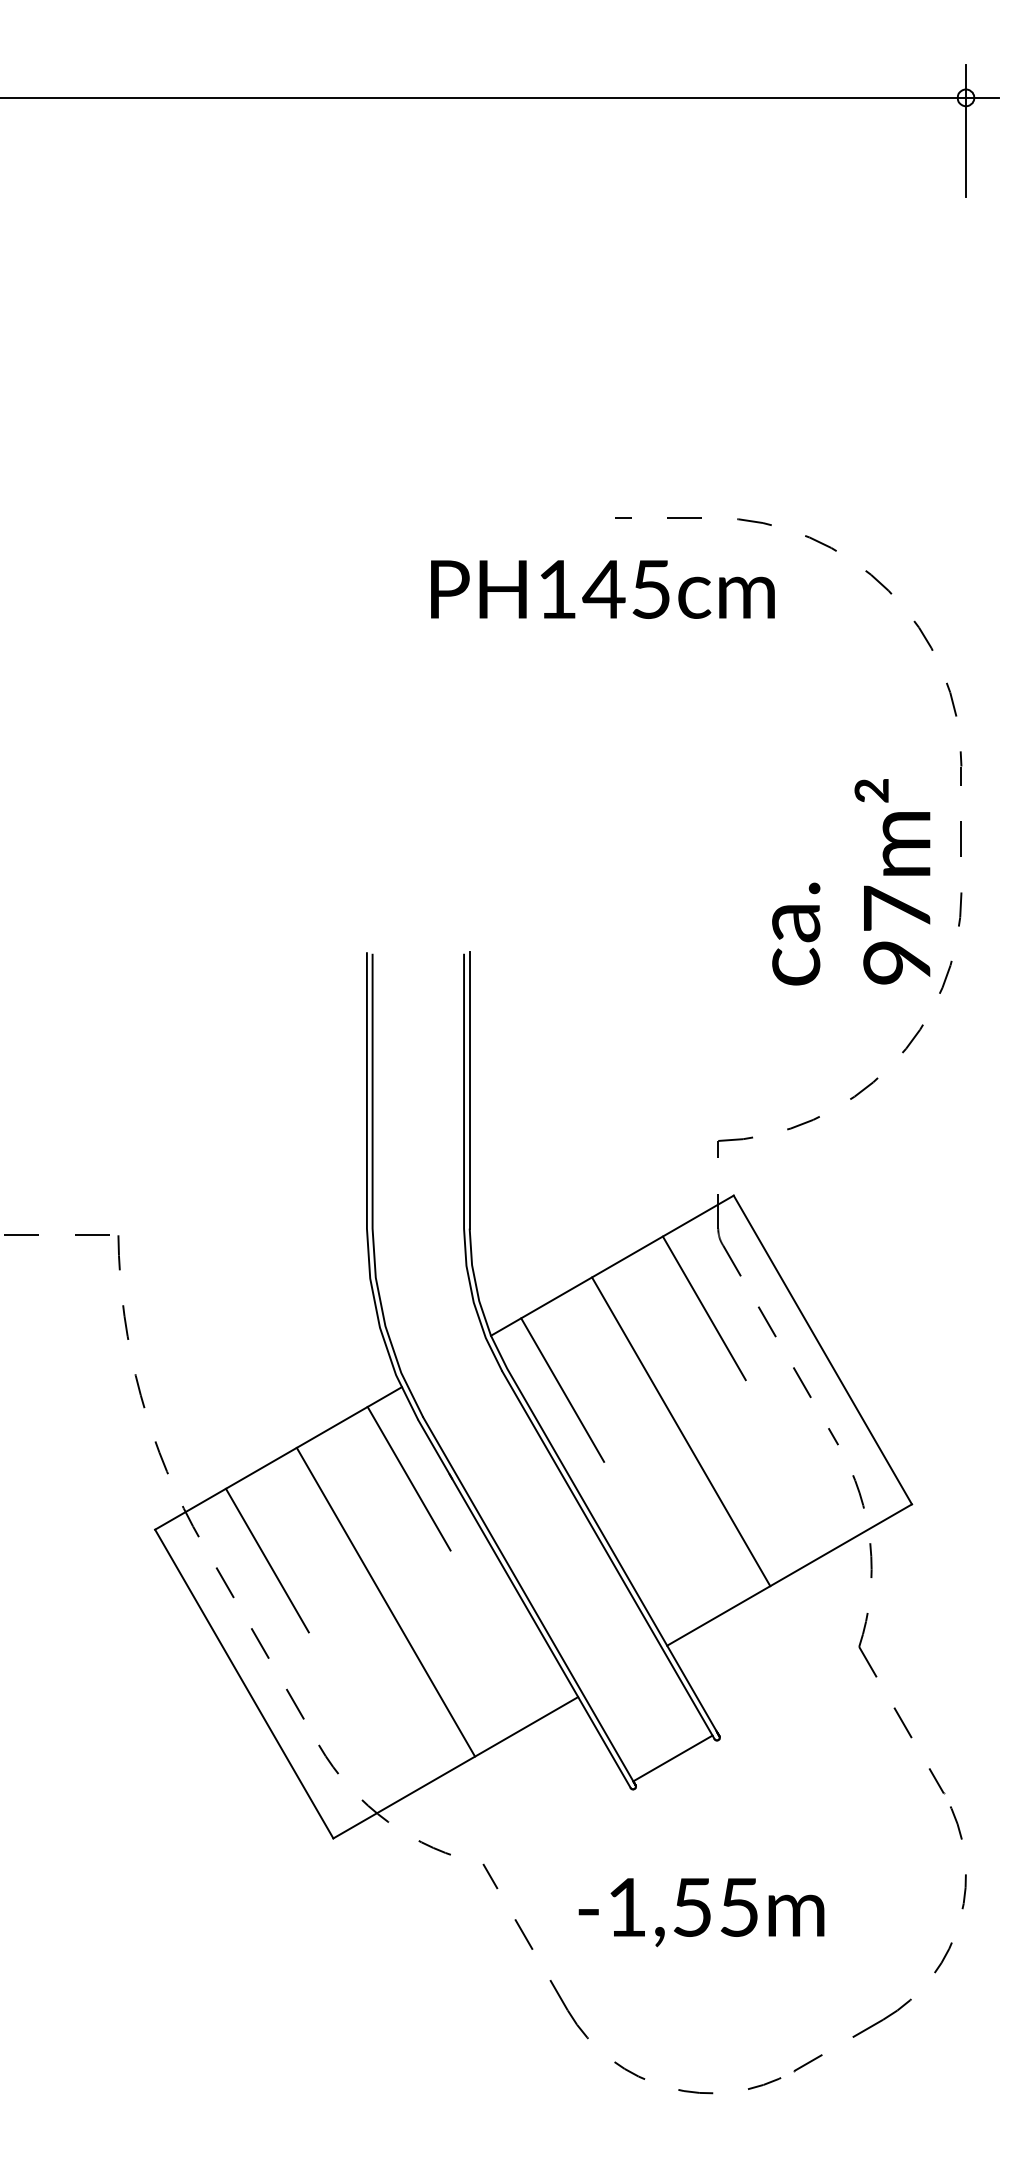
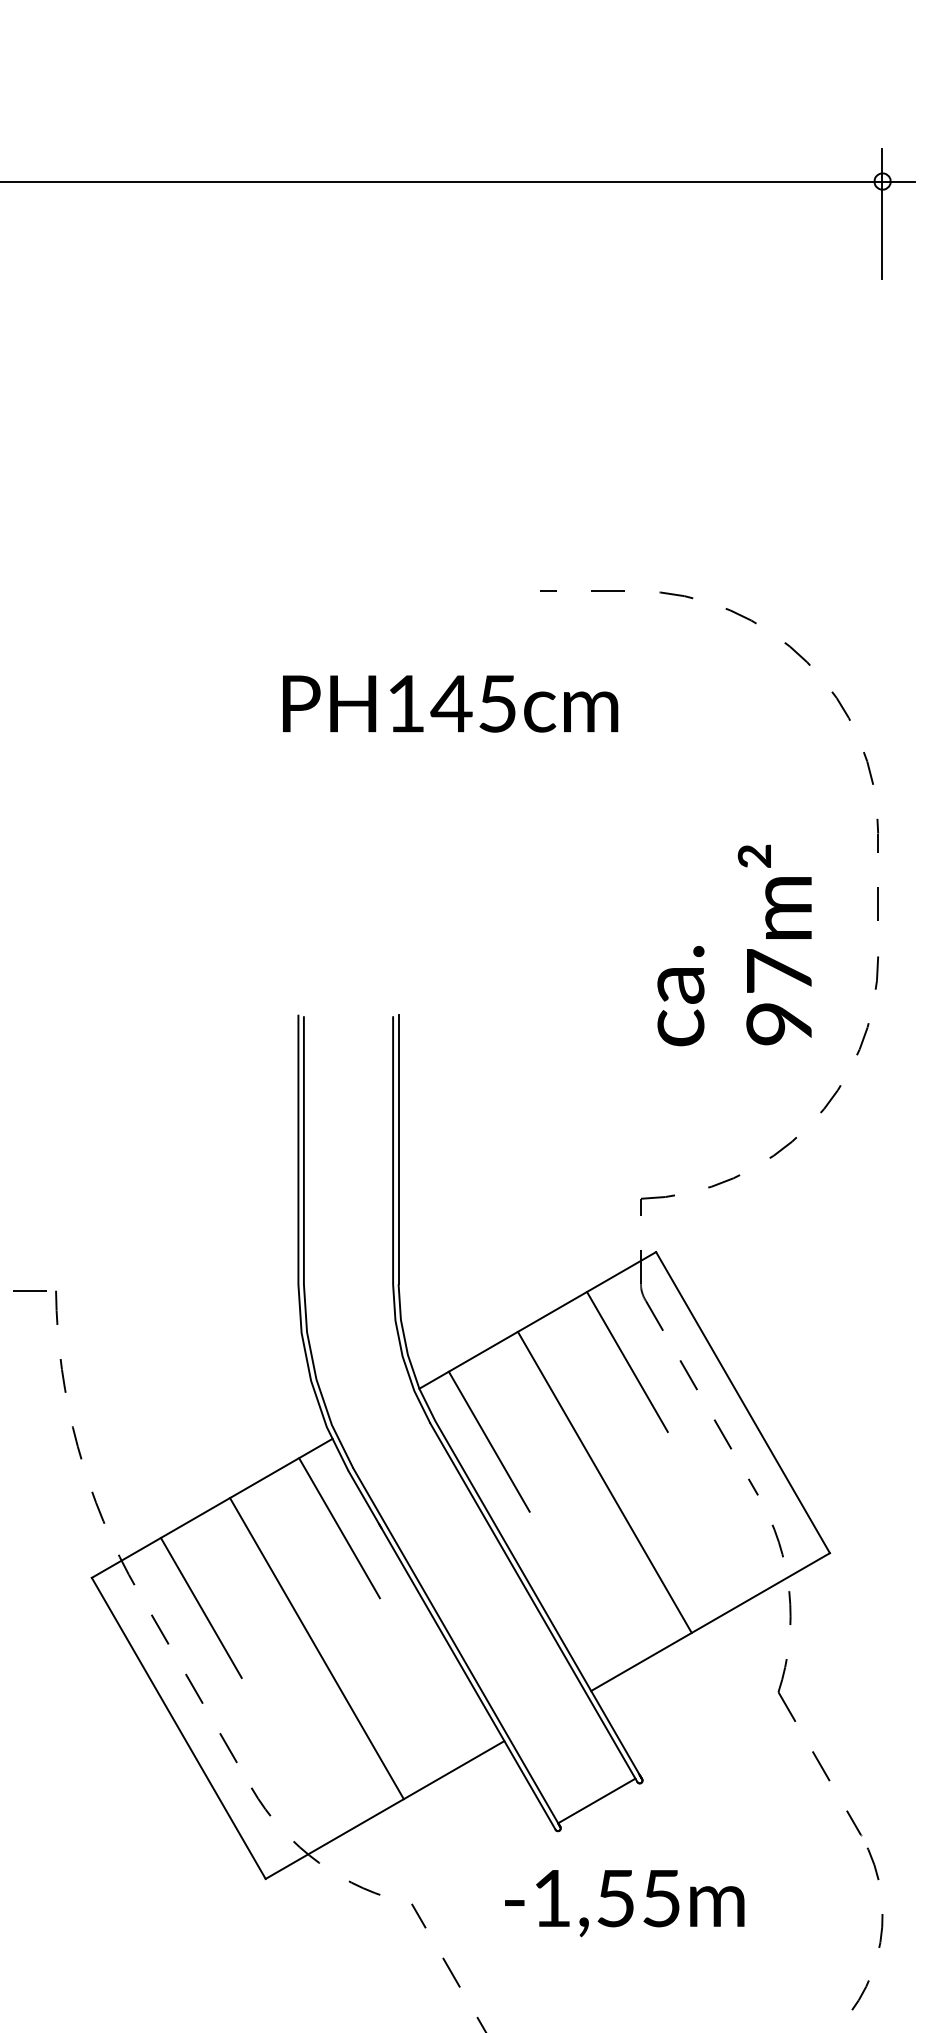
text: (602, 589) -> (450, 703), moved
text: (851, 882) -> (734, 945), moved
text: (701, 1912) -> (624, 1903), moved

